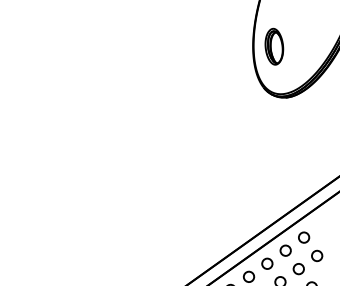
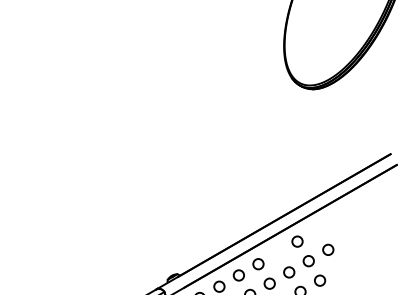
part: (274, 46) -> (305, 37), removed
circle: (304, 237) -> (317, 230), removed
circle: (266, 263) -> (277, 252), removed

